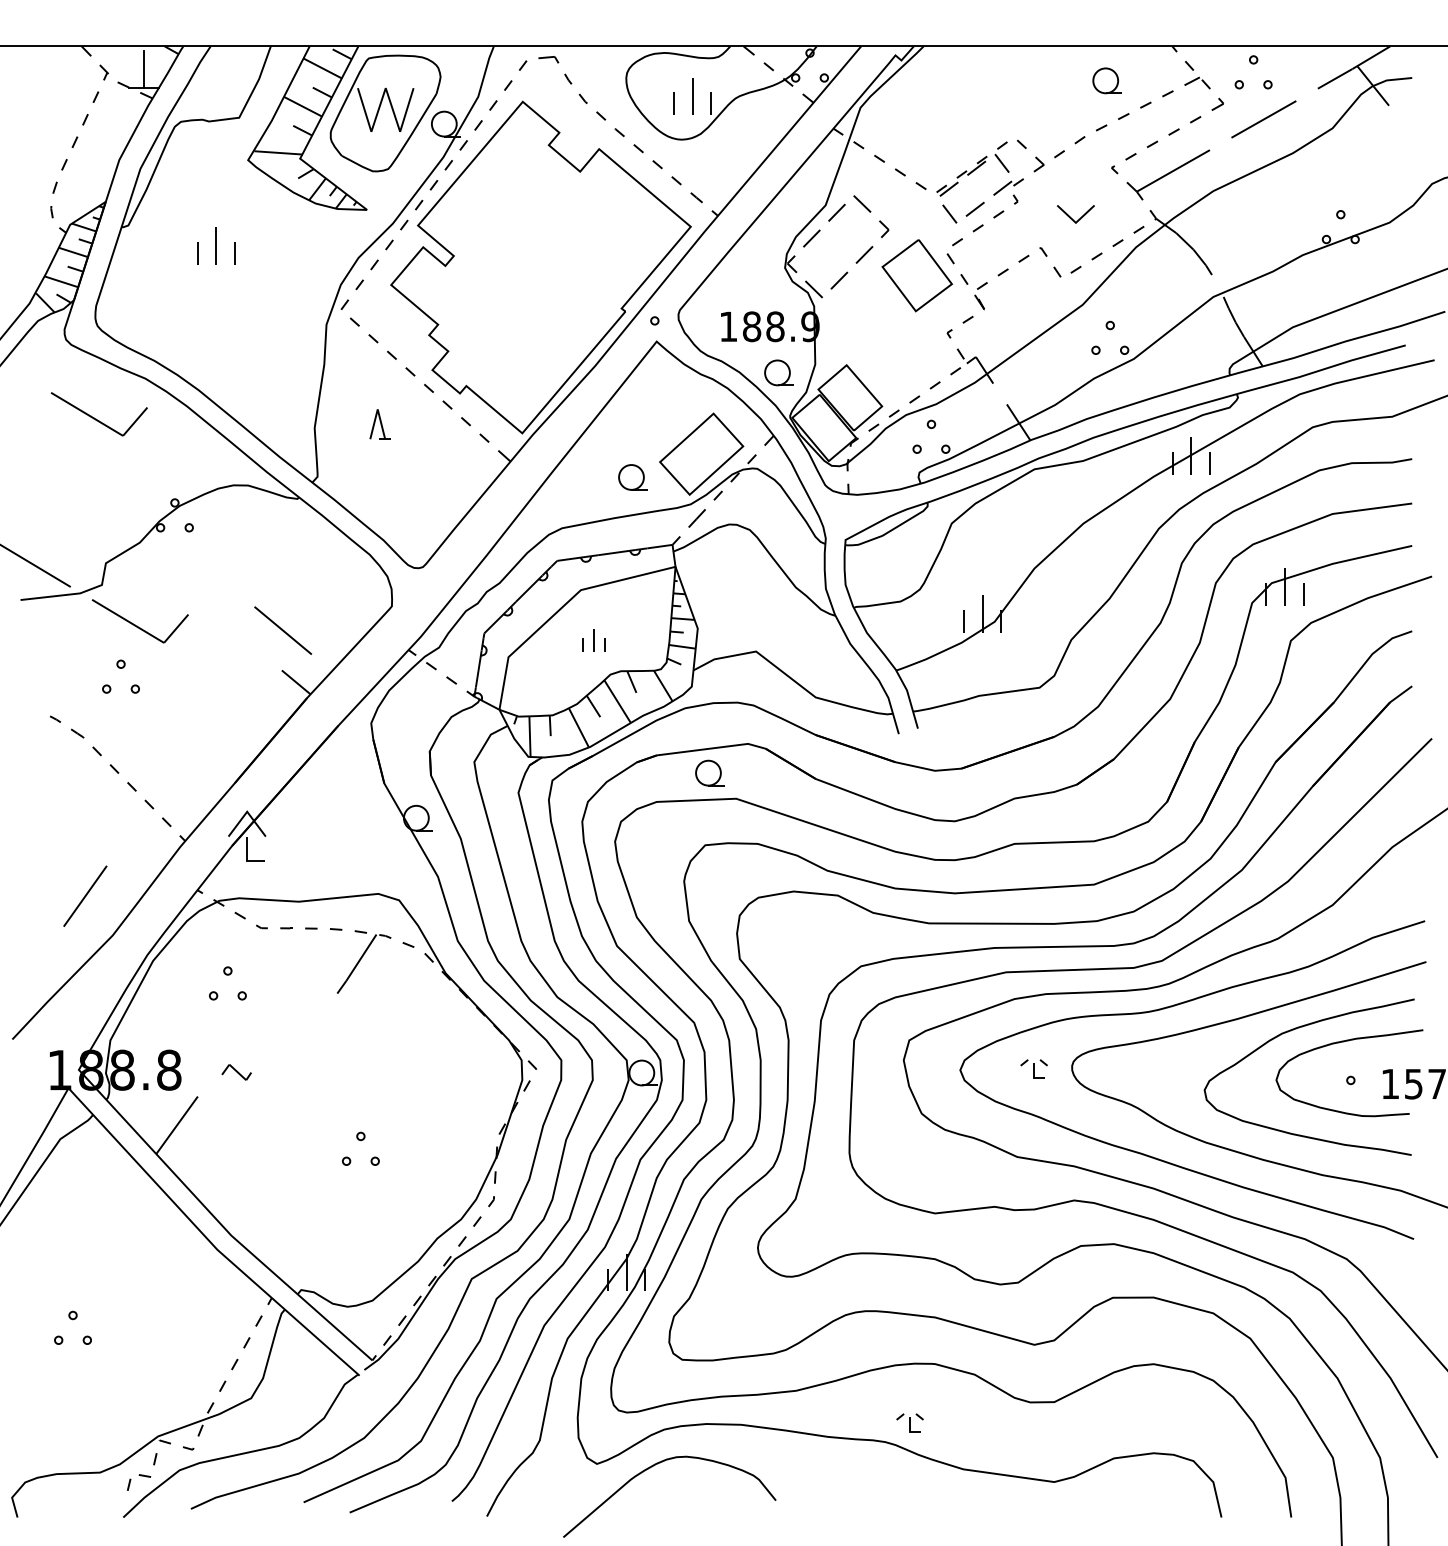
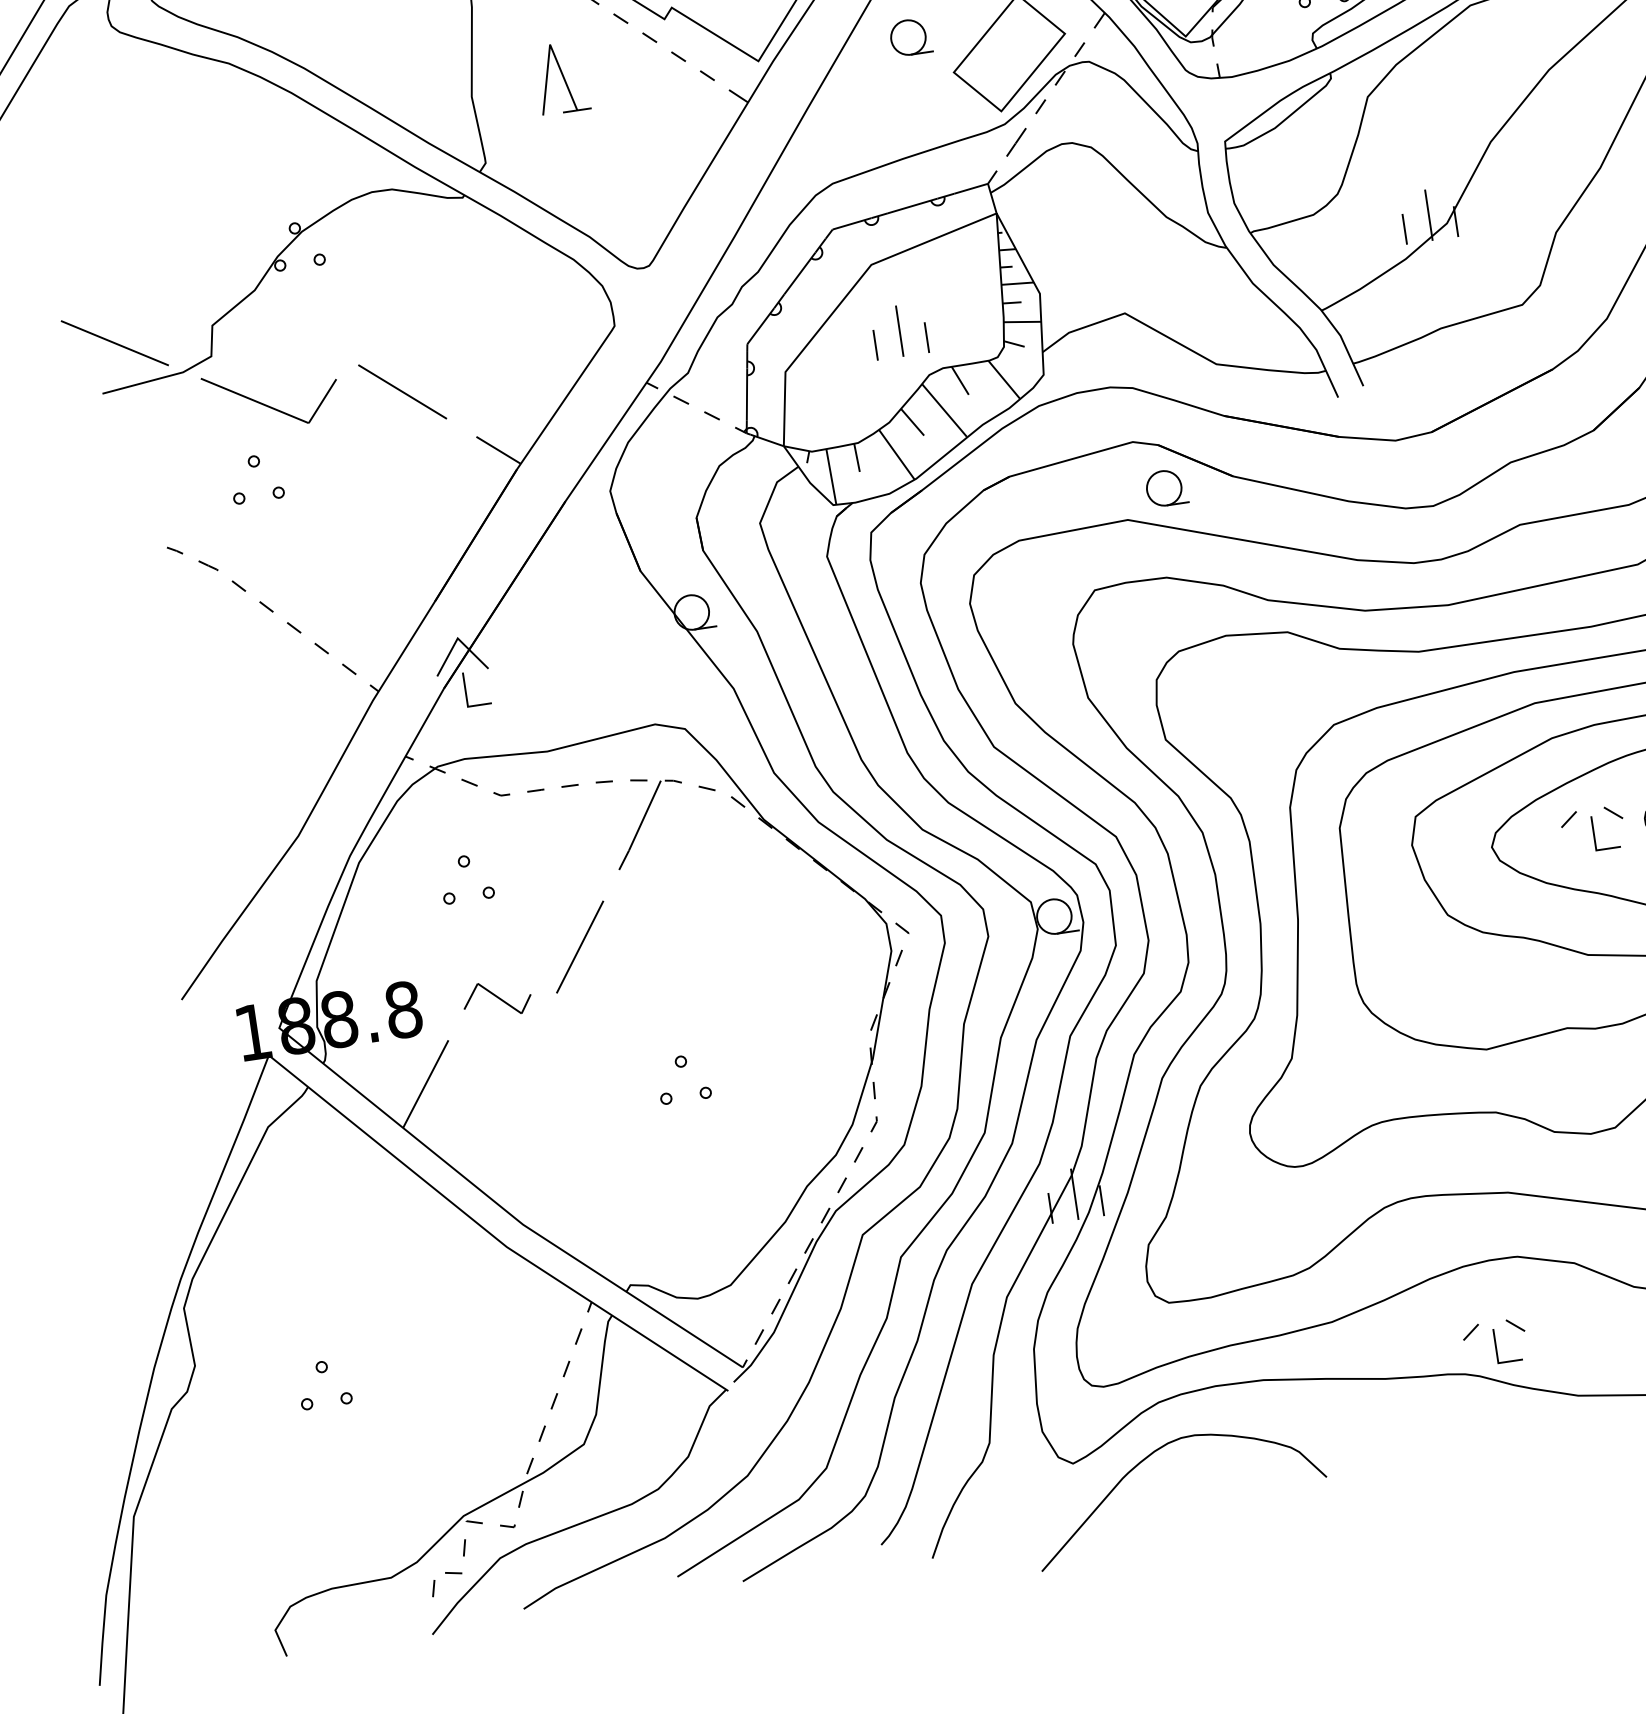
part: (98, 414) -> (171, 122), removed
part: (380, 424) -> (561, 78), size x1.67
part: (632, 477) -> (909, 37), moved
line: (283, 630) -> (403, 391), moved
part: (593, 640) -> (898, 331), size x1.67
part: (709, 772) -> (1165, 487), moved
line: (85, 895) -> (580, 946), moved
part: (1033, 1068) -> (1592, 829), size x1.67
part: (236, 1072) -> (496, 999), size x1.67
part: (909, 1422) -> (1494, 1342), size x1.67

